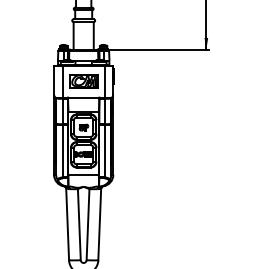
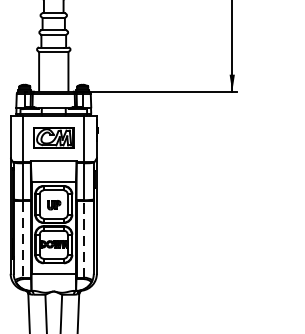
line: (104, 150) -> (84, 238), solid -> dashed
line: (62, 151) -> (22, 239), solid -> dashed

